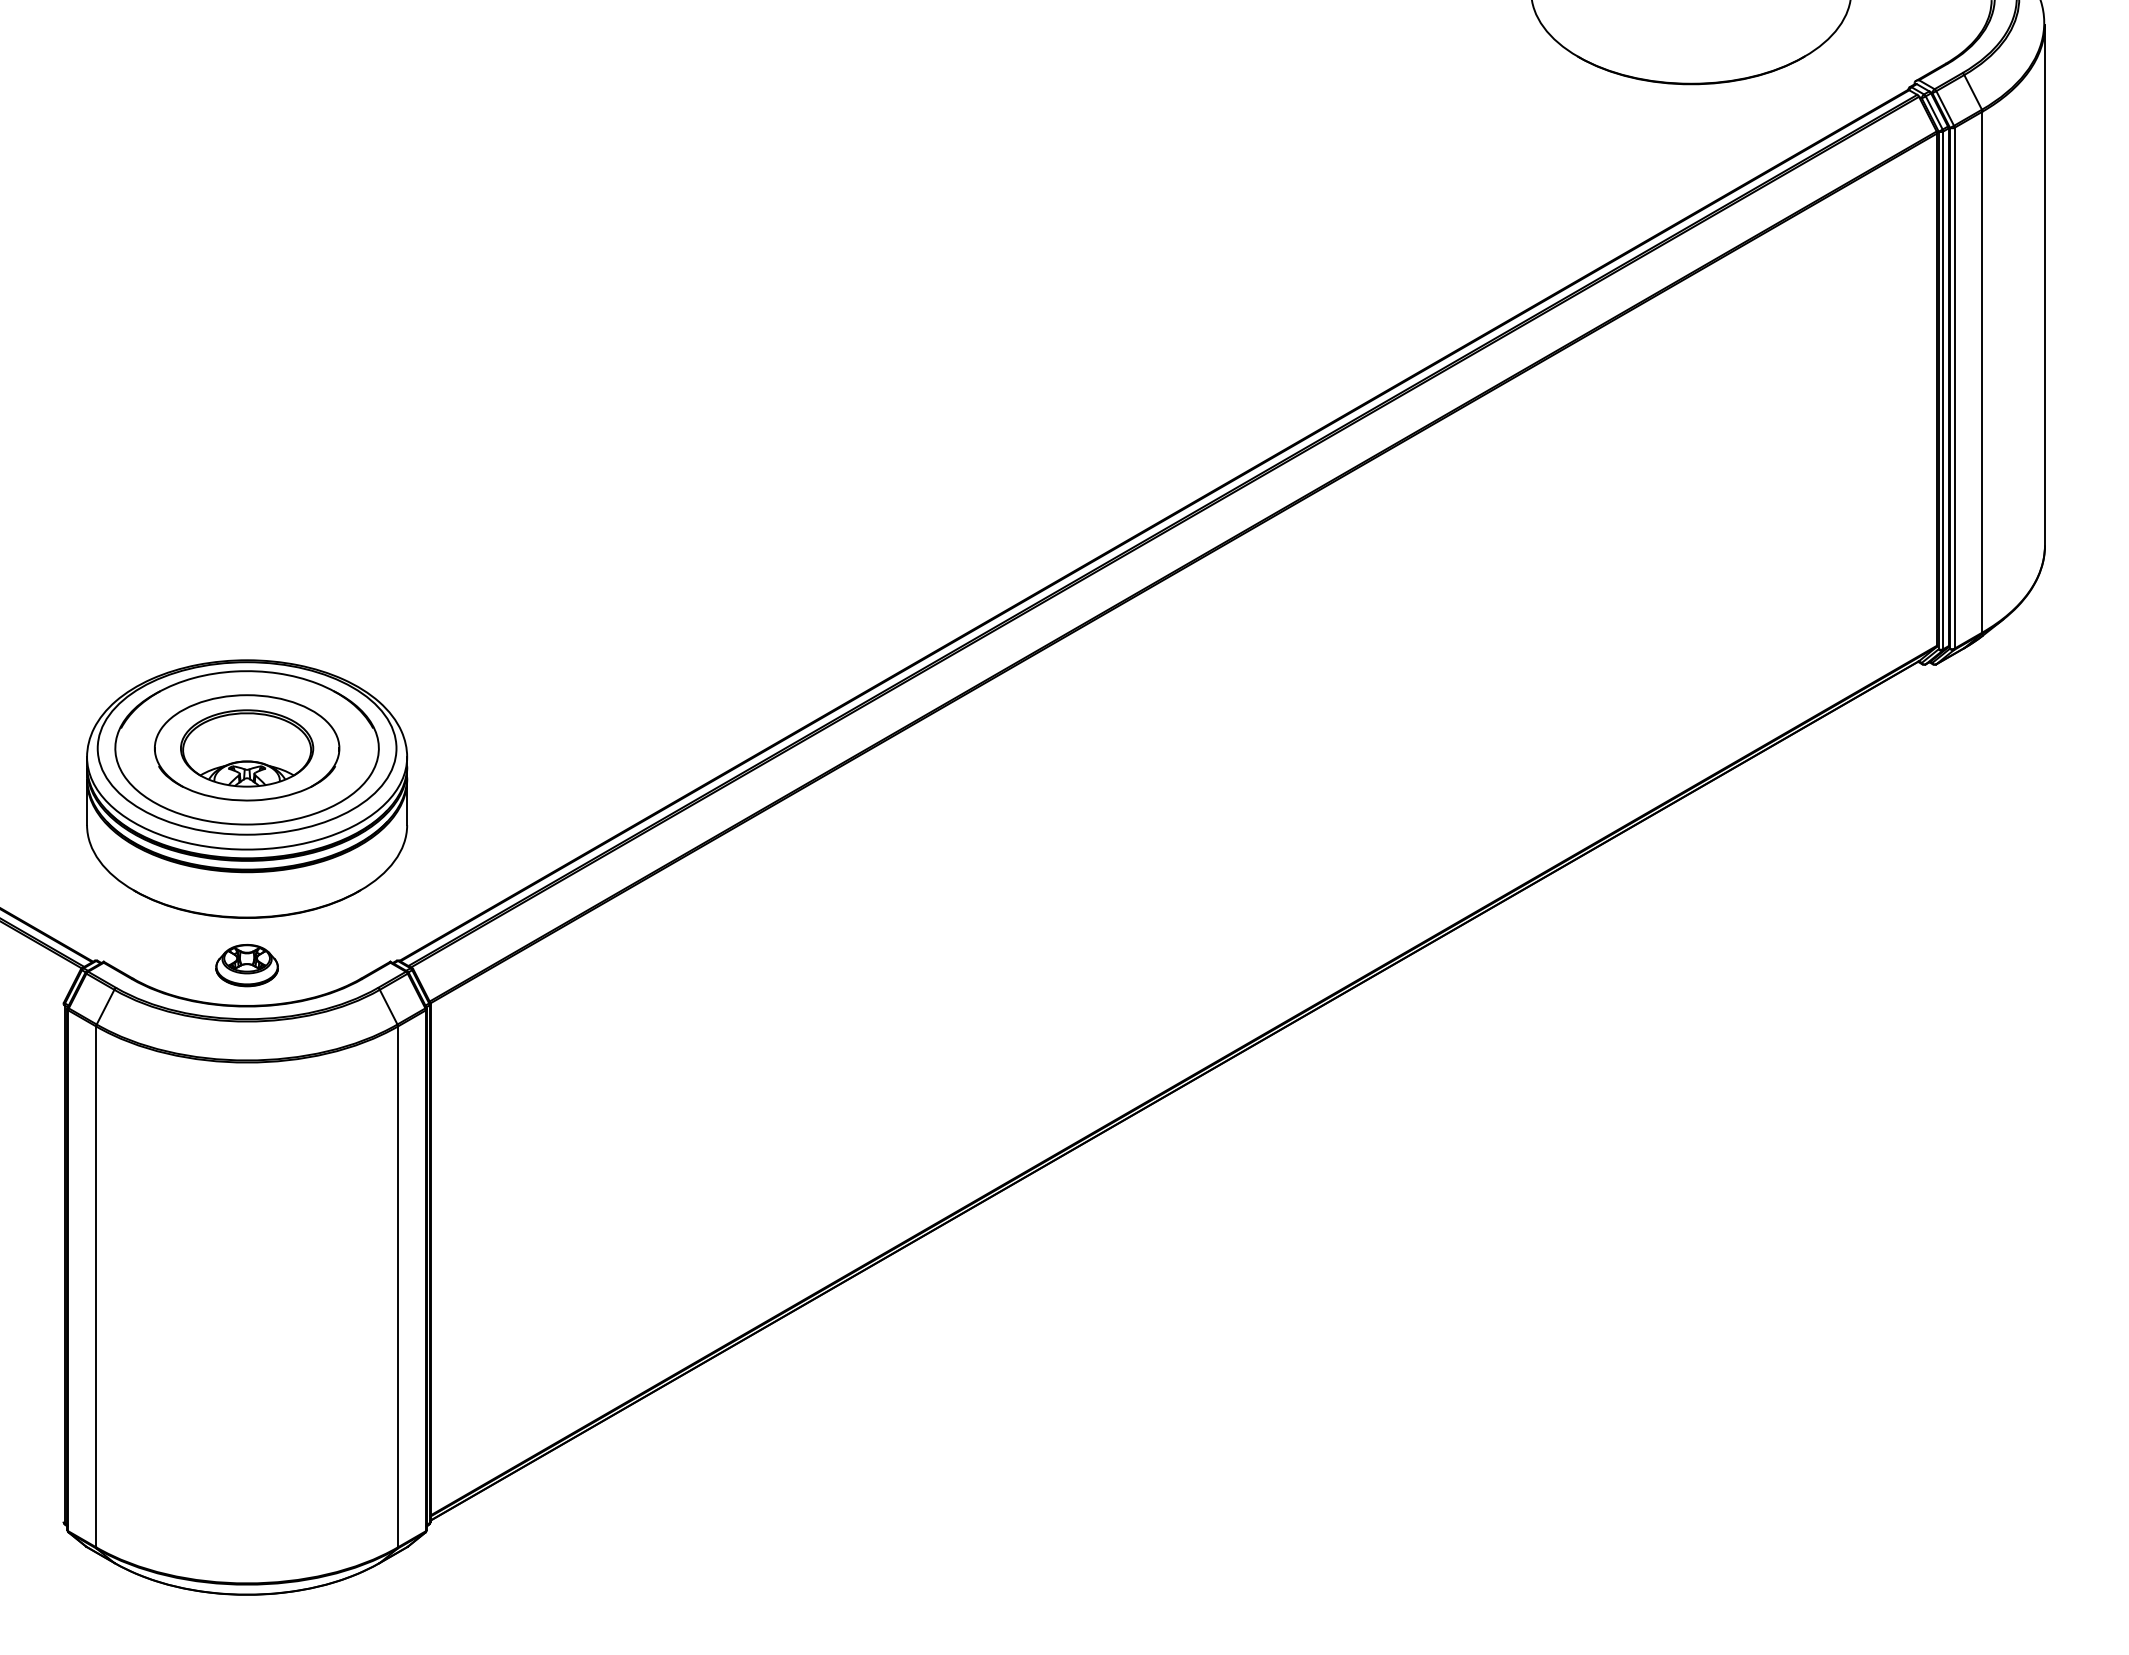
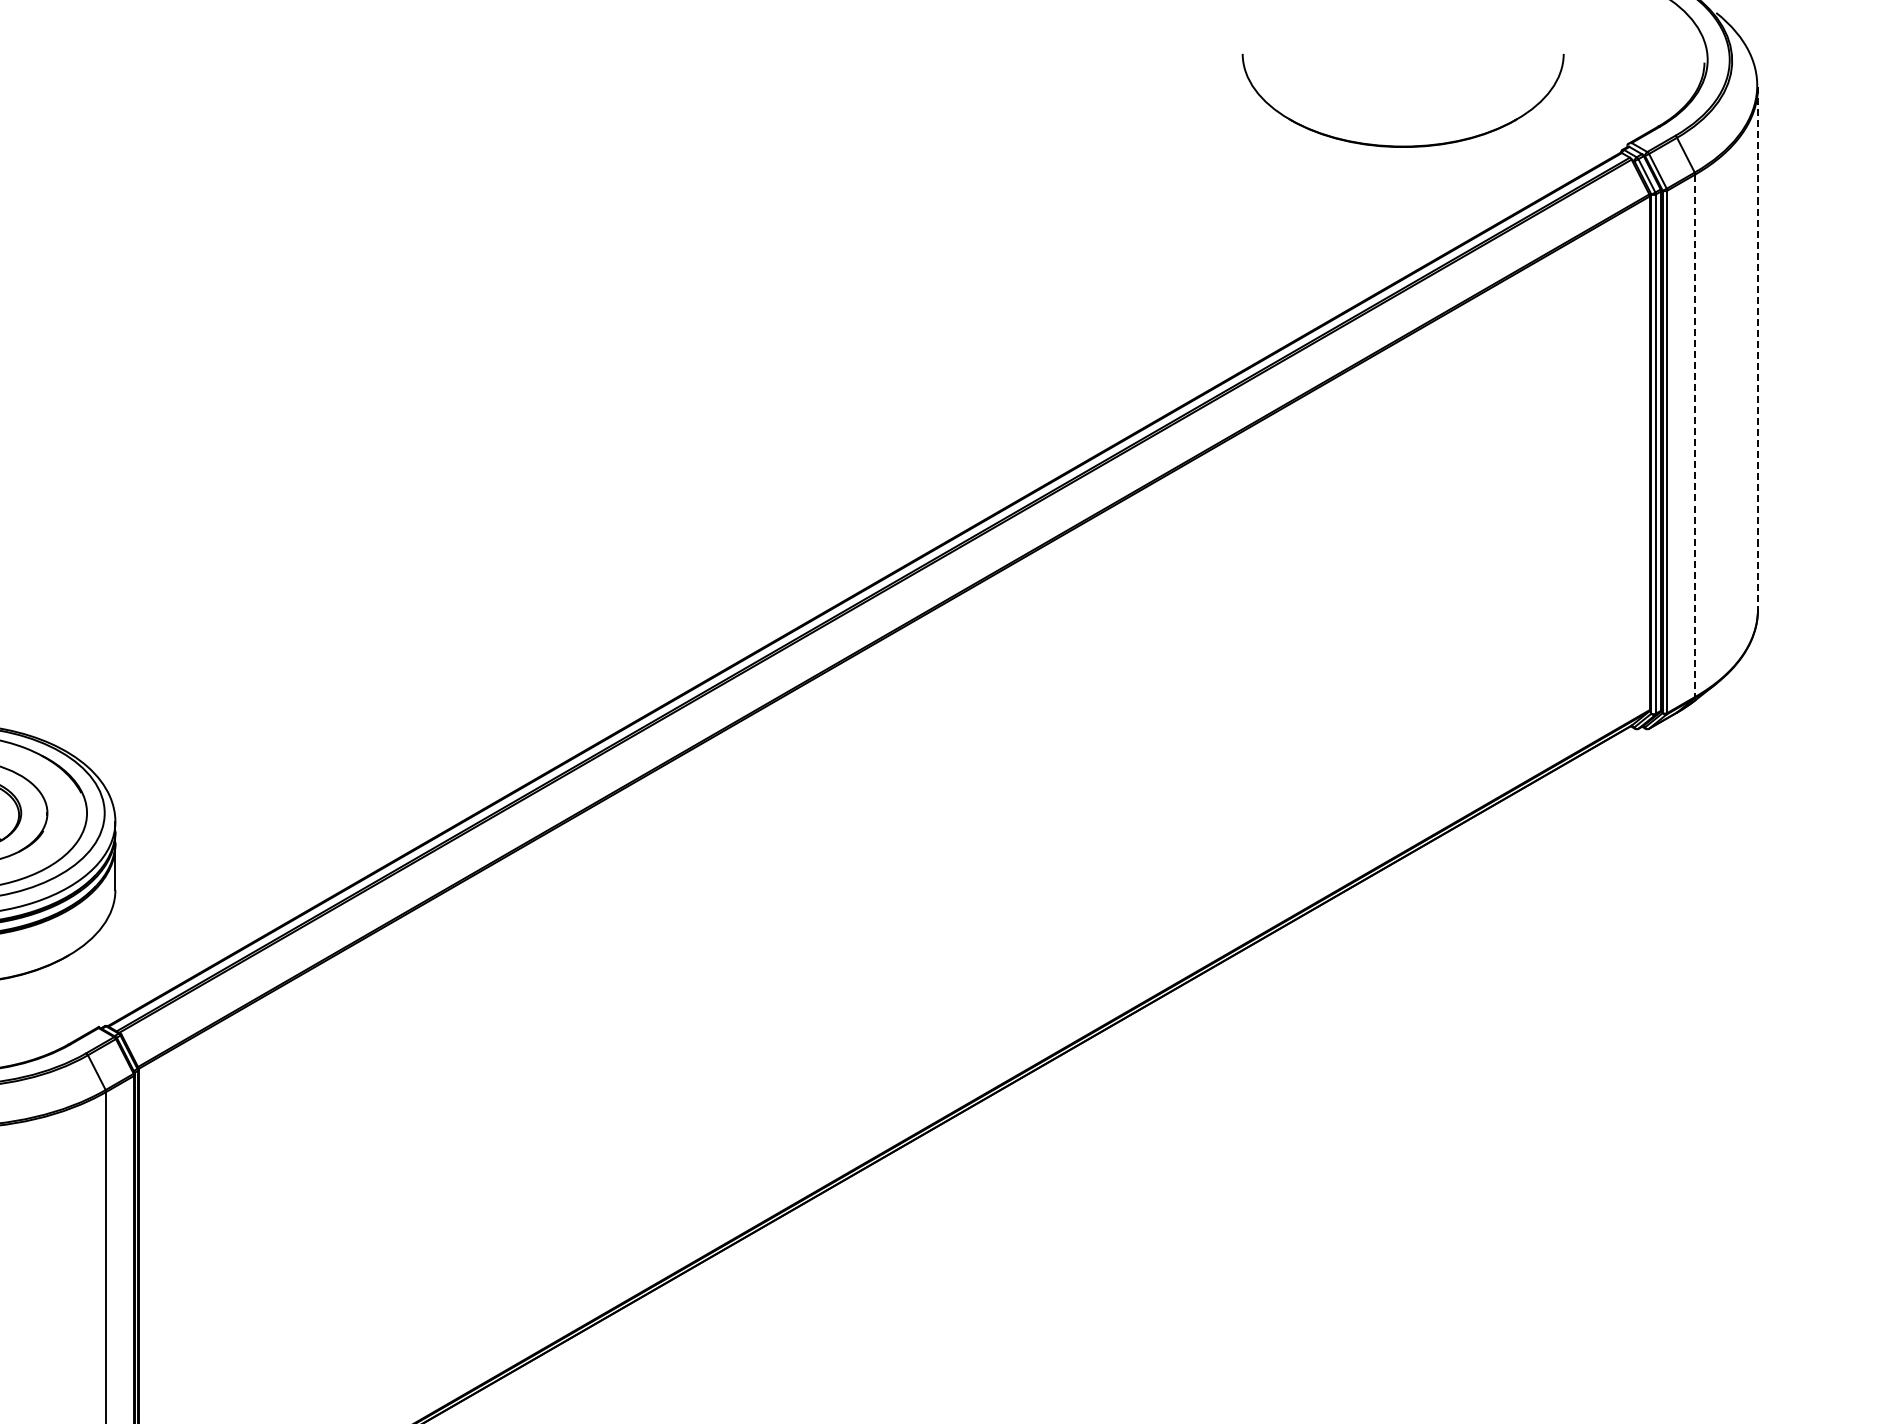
line: (2044, 285) -> (1757, 348), solid -> dashed
line: (1982, 372) -> (1695, 436), solid -> dashed

